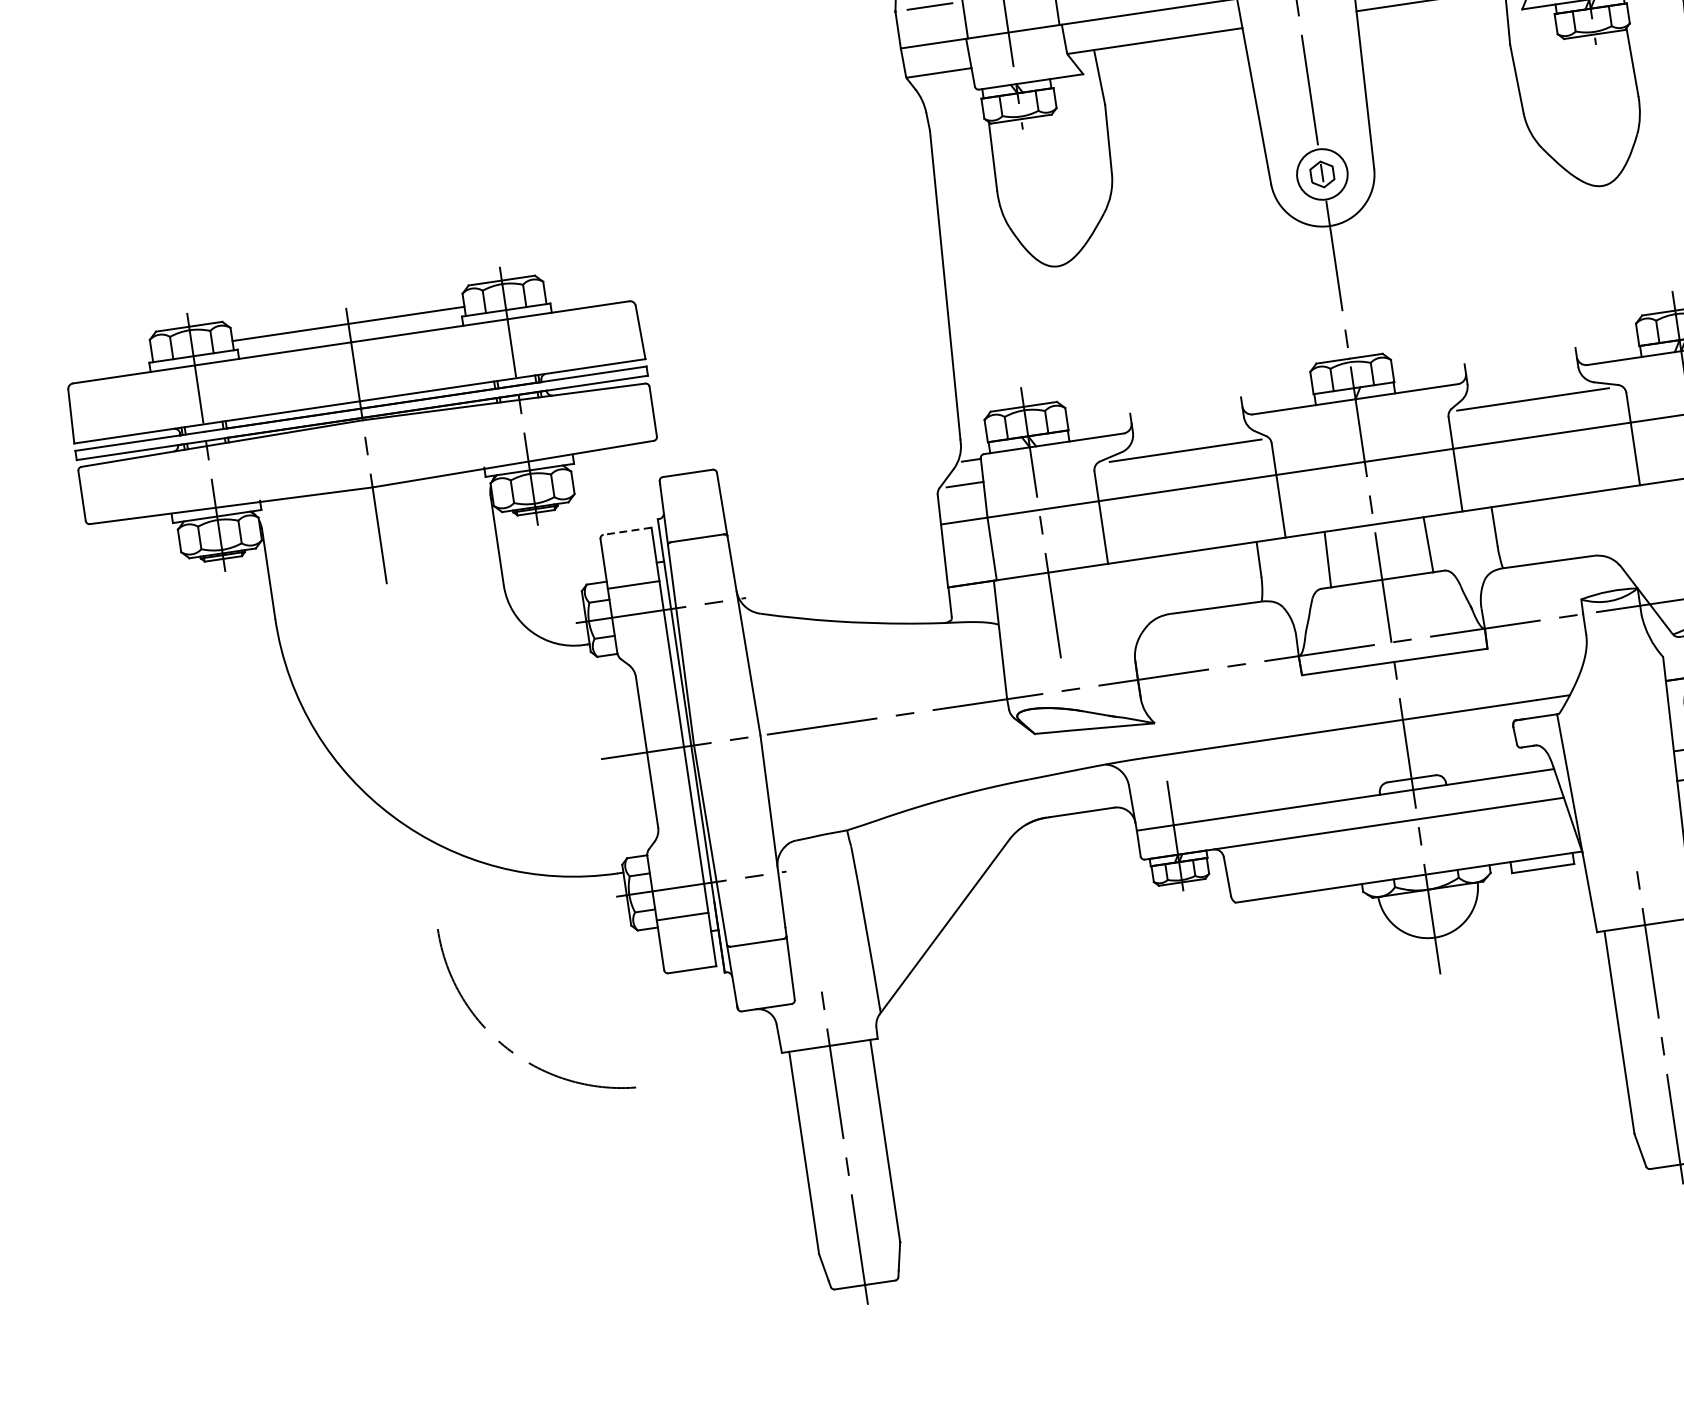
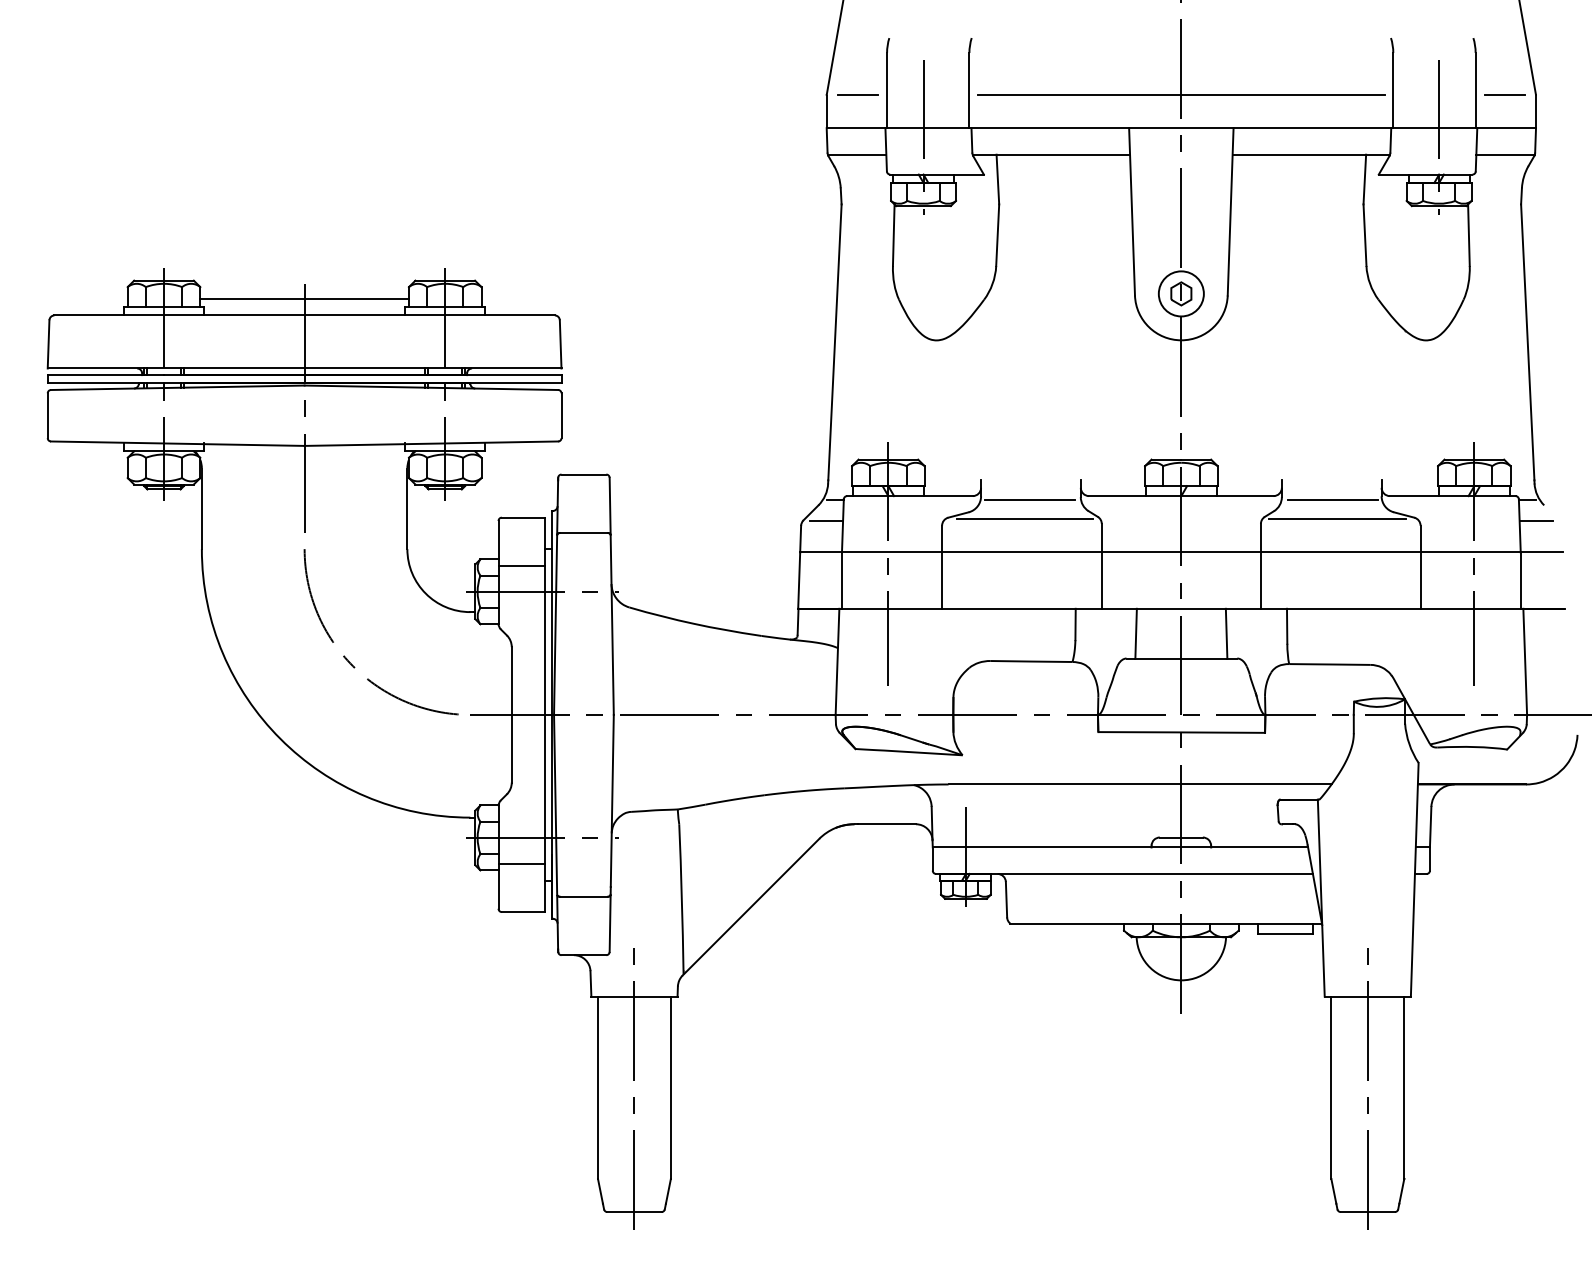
line: (1524, 378) -> (1332, 499), added
line: (1187, 427) -> (1029, 499), added
line: (627, 531) -> (523, 517), dashed -> solid
arc: (504, 1044) -> (348, 659), moved

